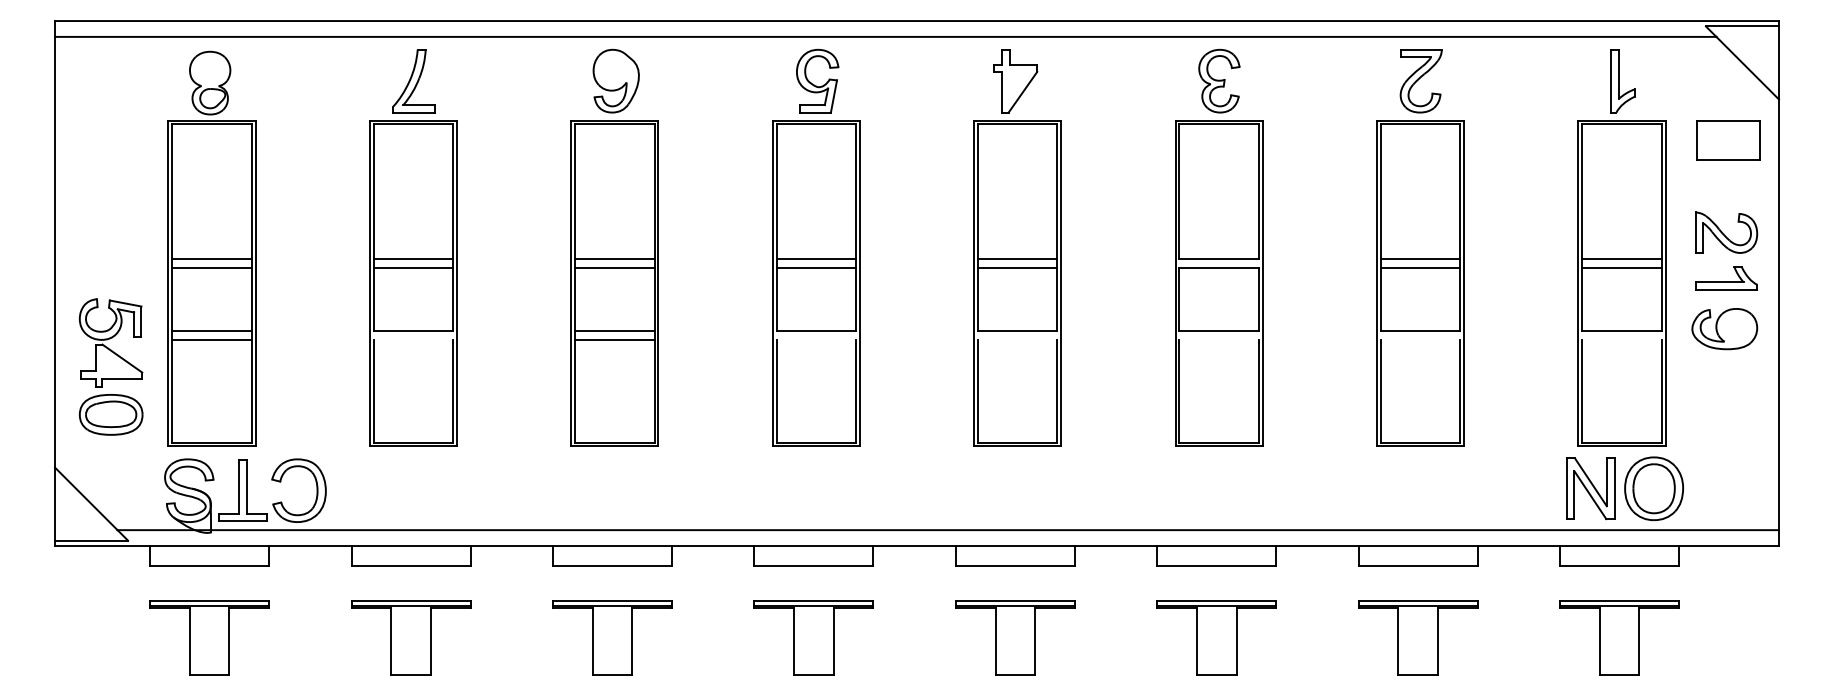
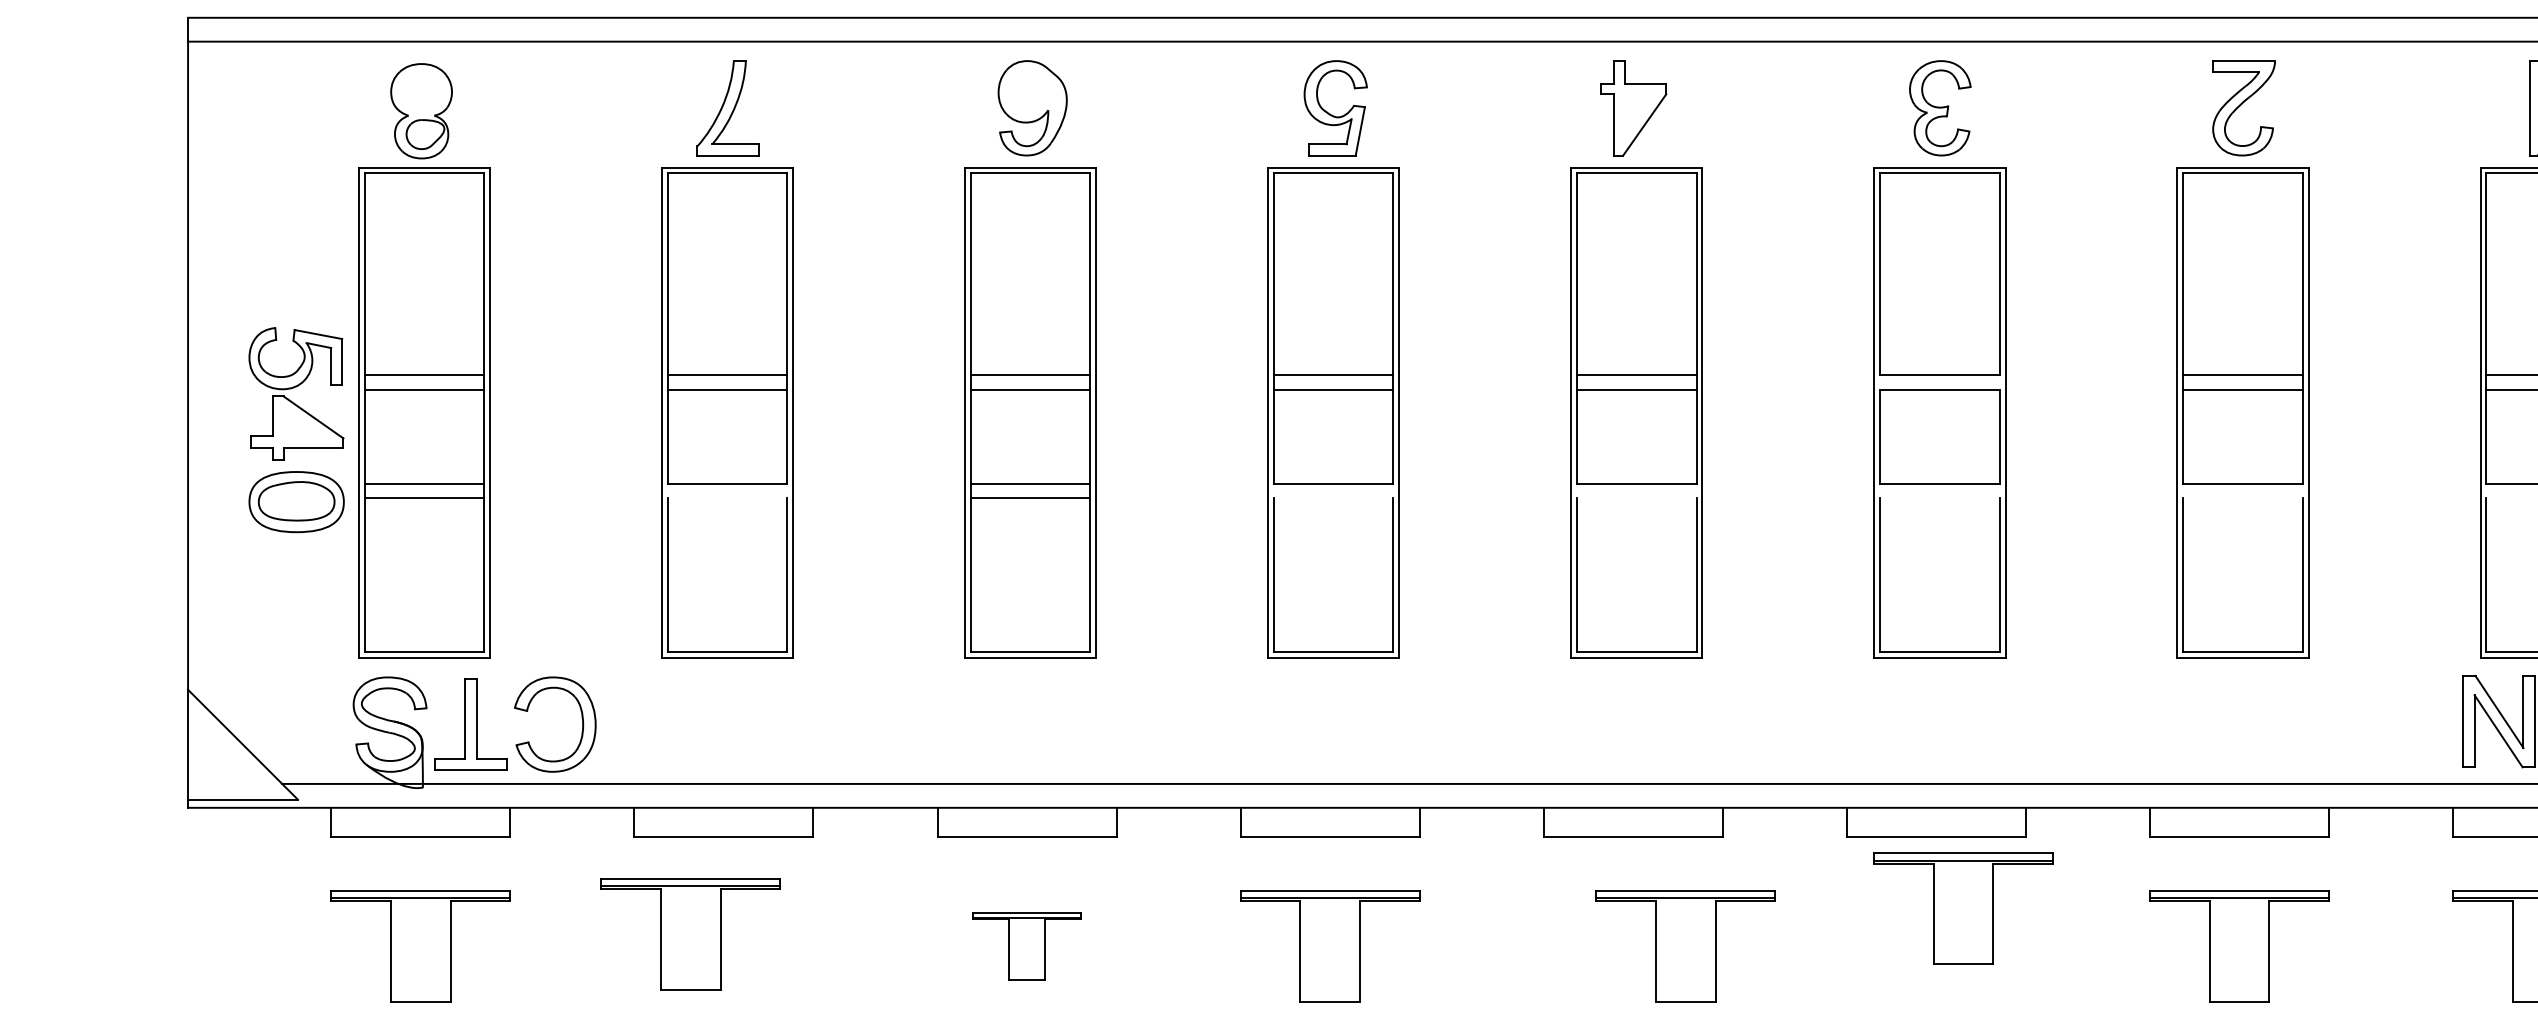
part: (110, 366) -> (295, 429), moved
part: (411, 637) -> (691, 933), moved
part: (612, 637) -> (1027, 945), size x0.6
part: (1015, 637) -> (1686, 945), moved
part: (1216, 637) -> (1963, 907), moved

